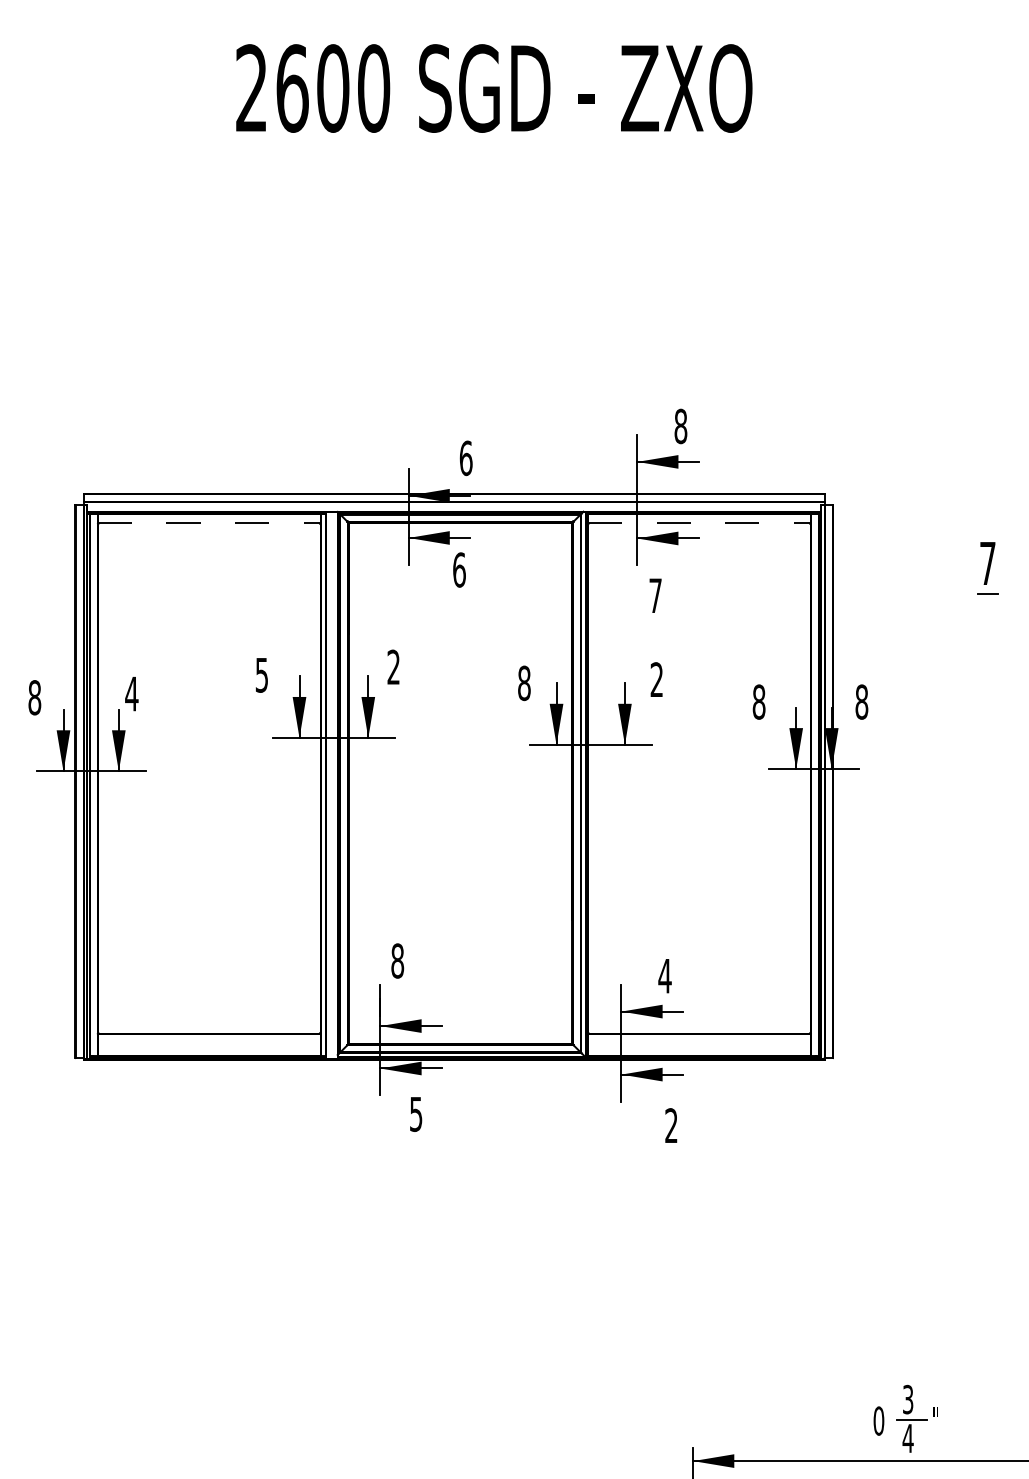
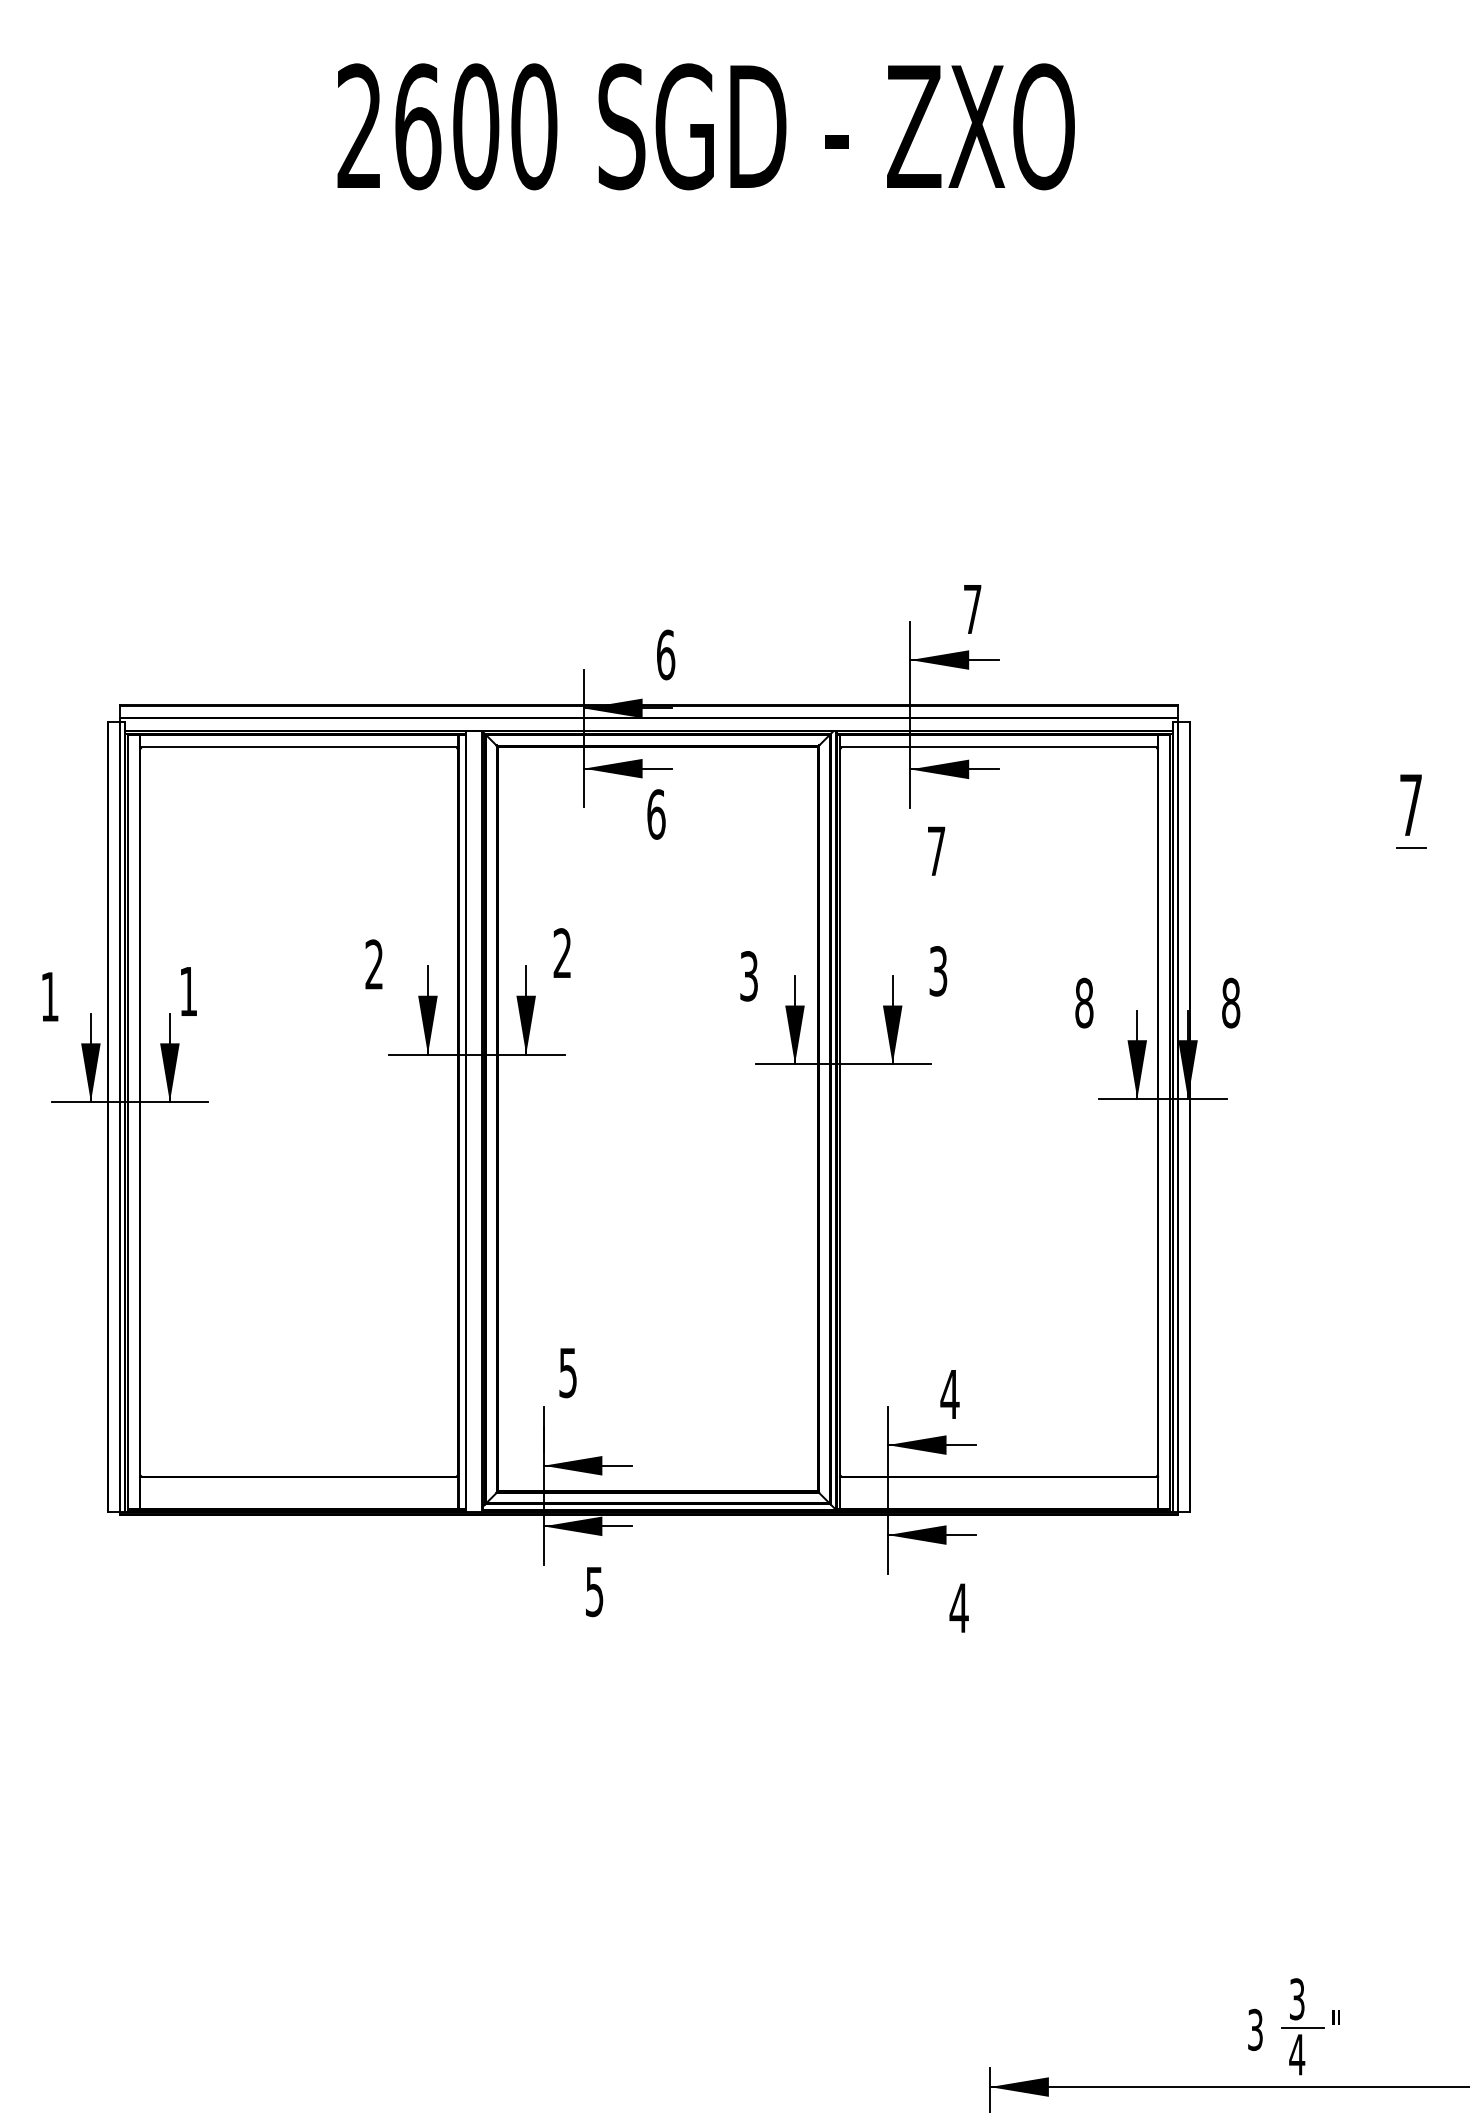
text: (680, 426) -> (972, 609), 8 -> 7
line: (209, 523) -> (299, 747), dashed -> solid
line: (699, 523) -> (999, 747), dashed -> solid
text: (261, 675) -> (373, 964), 5 -> 2
text: (656, 679) -> (938, 971), 2 -> 3
text: (524, 683) -> (749, 976), 8 -> 3
text: (131, 693) -> (188, 991), 4 -> 1
text: (35, 697) -> (50, 996), 8 -> 1
text: (397, 960) -> (568, 1372), 8 -> 5
text: (670, 1125) -> (958, 1607), 2 -> 4
text: (878, 1420) -> (1255, 2029), 0 -> 3

